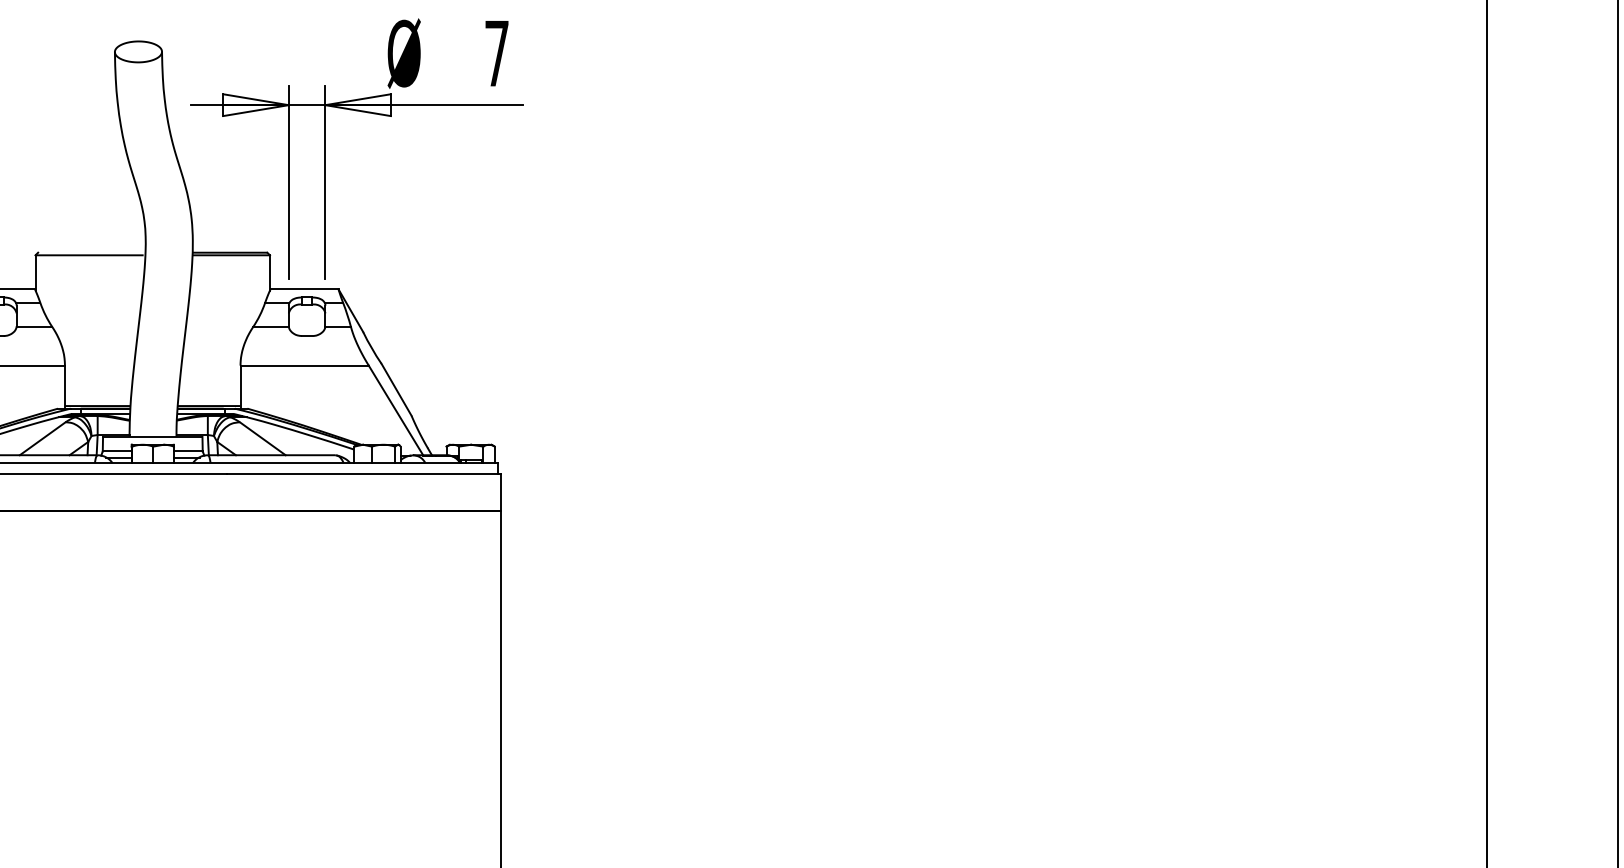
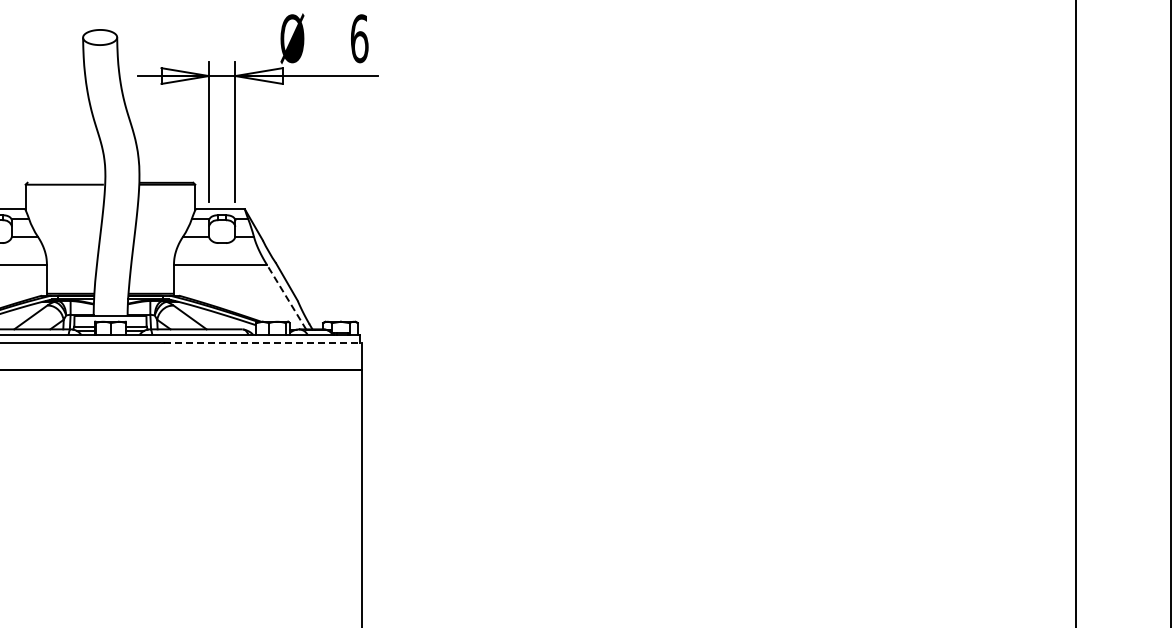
text: (496, 53) -> (359, 38), 7 -> 6
line: (396, 409) -> (286, 296), solid -> dashed
line: (364, 473) -> (263, 342), solid -> dashed

